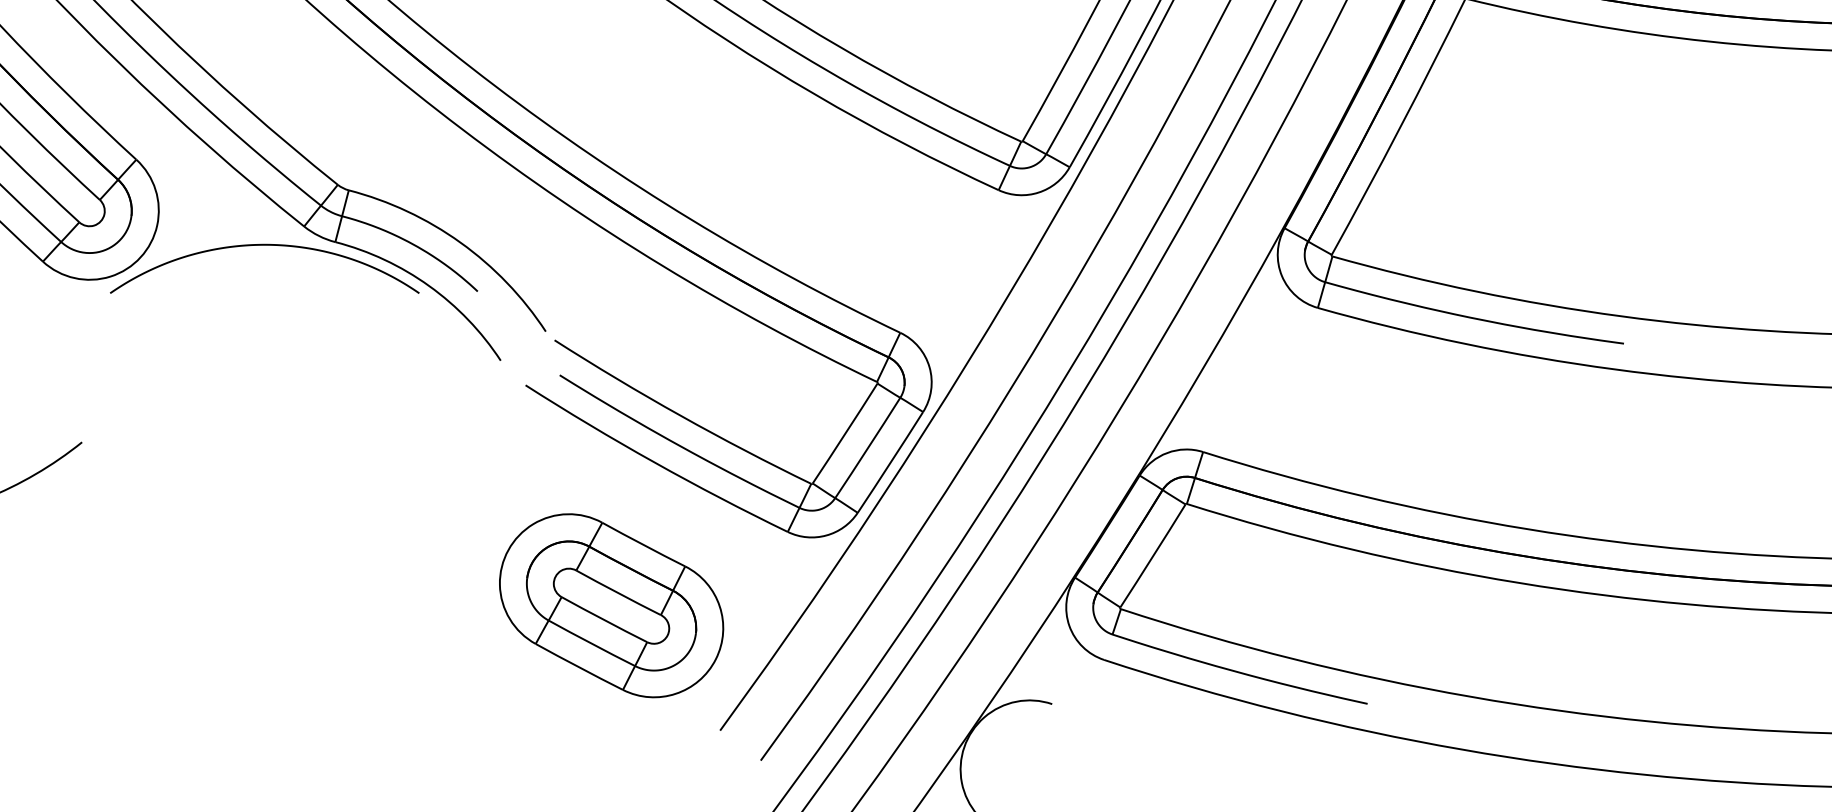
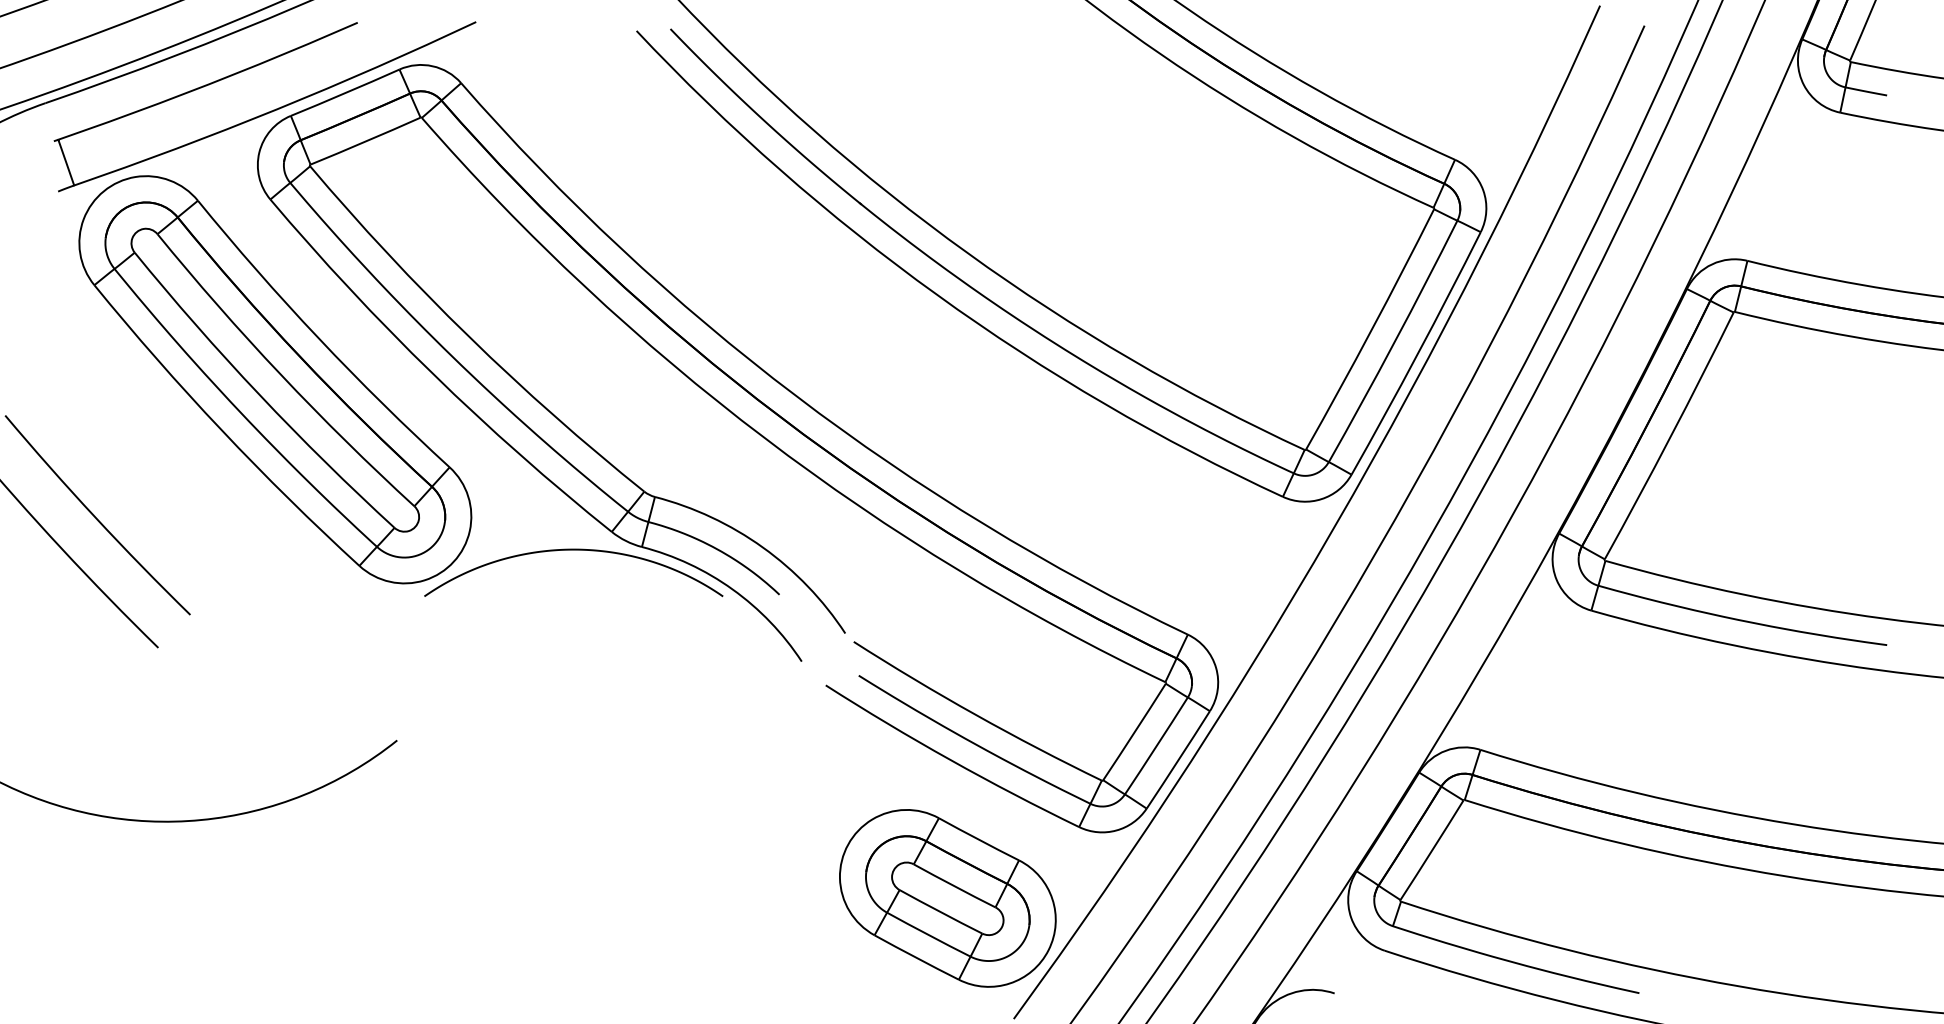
part: (611, 605) -> (947, 898), moved

